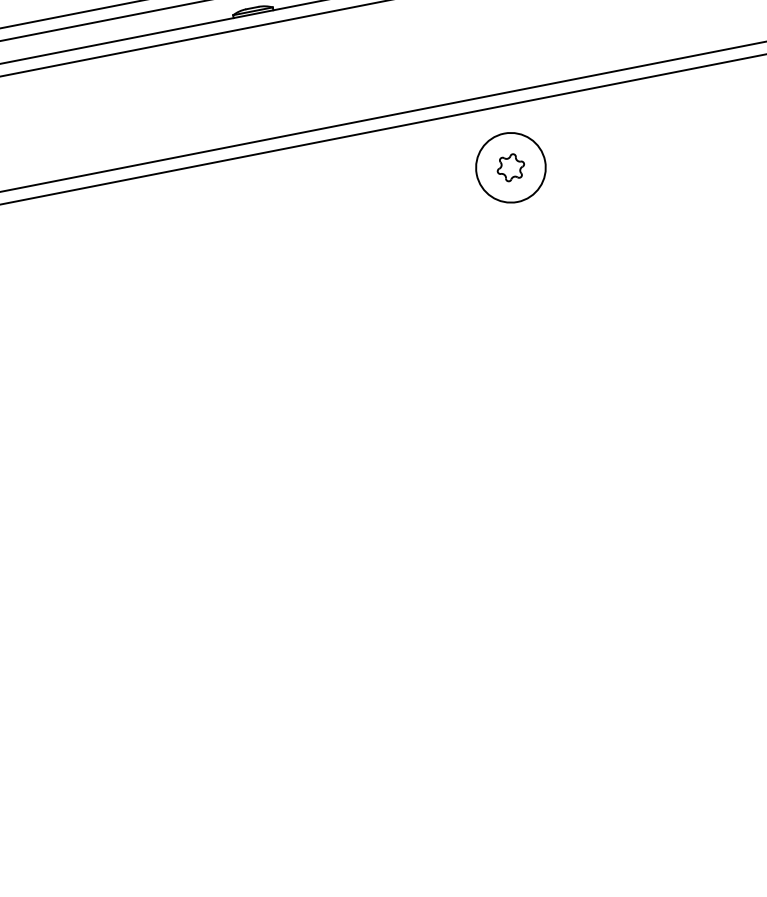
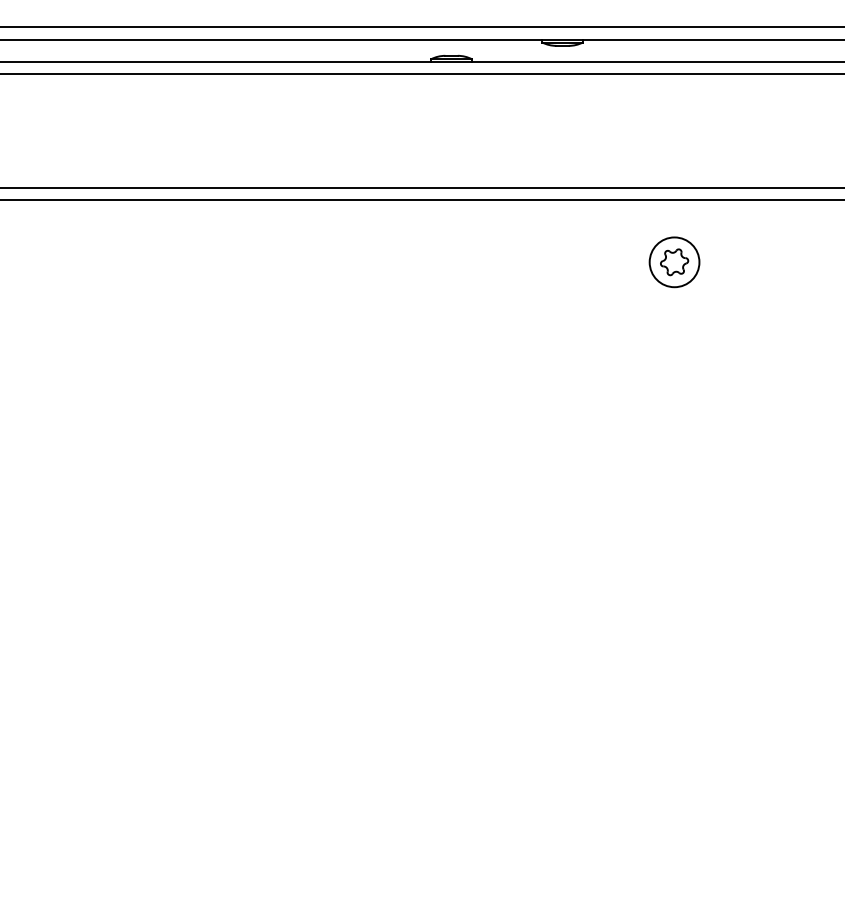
circle: (510, 167) -> (674, 262), size x0.71

